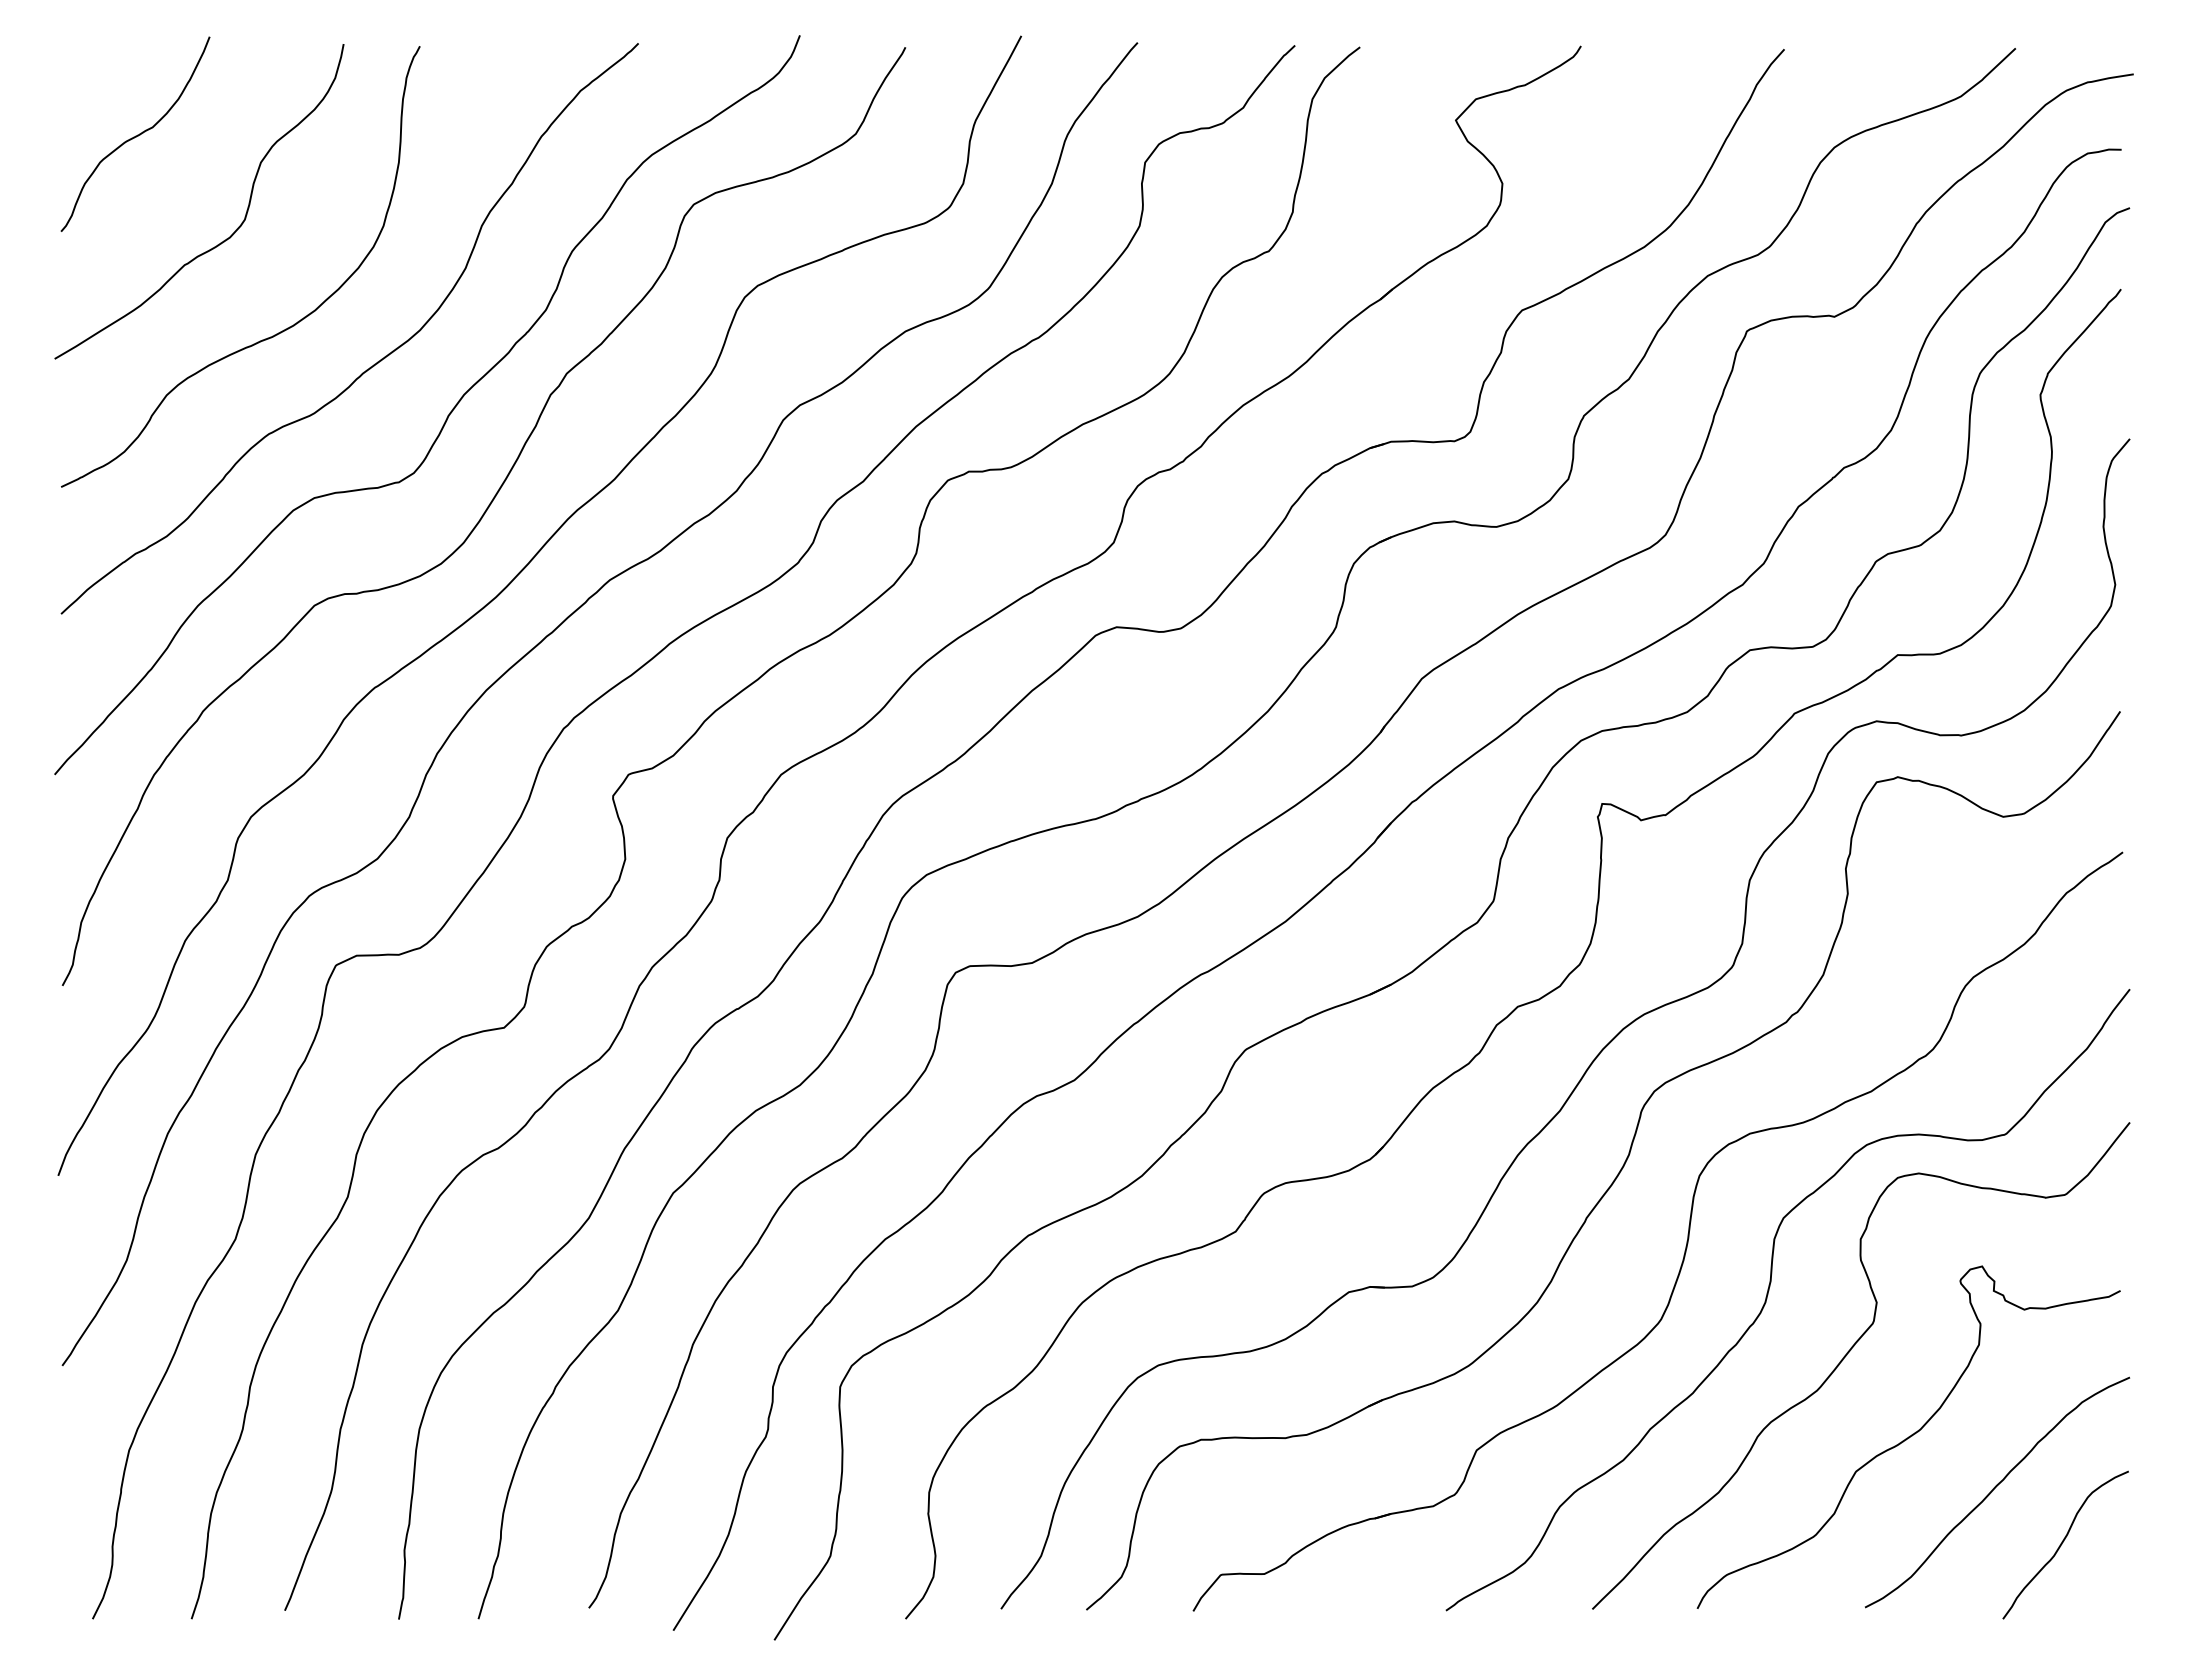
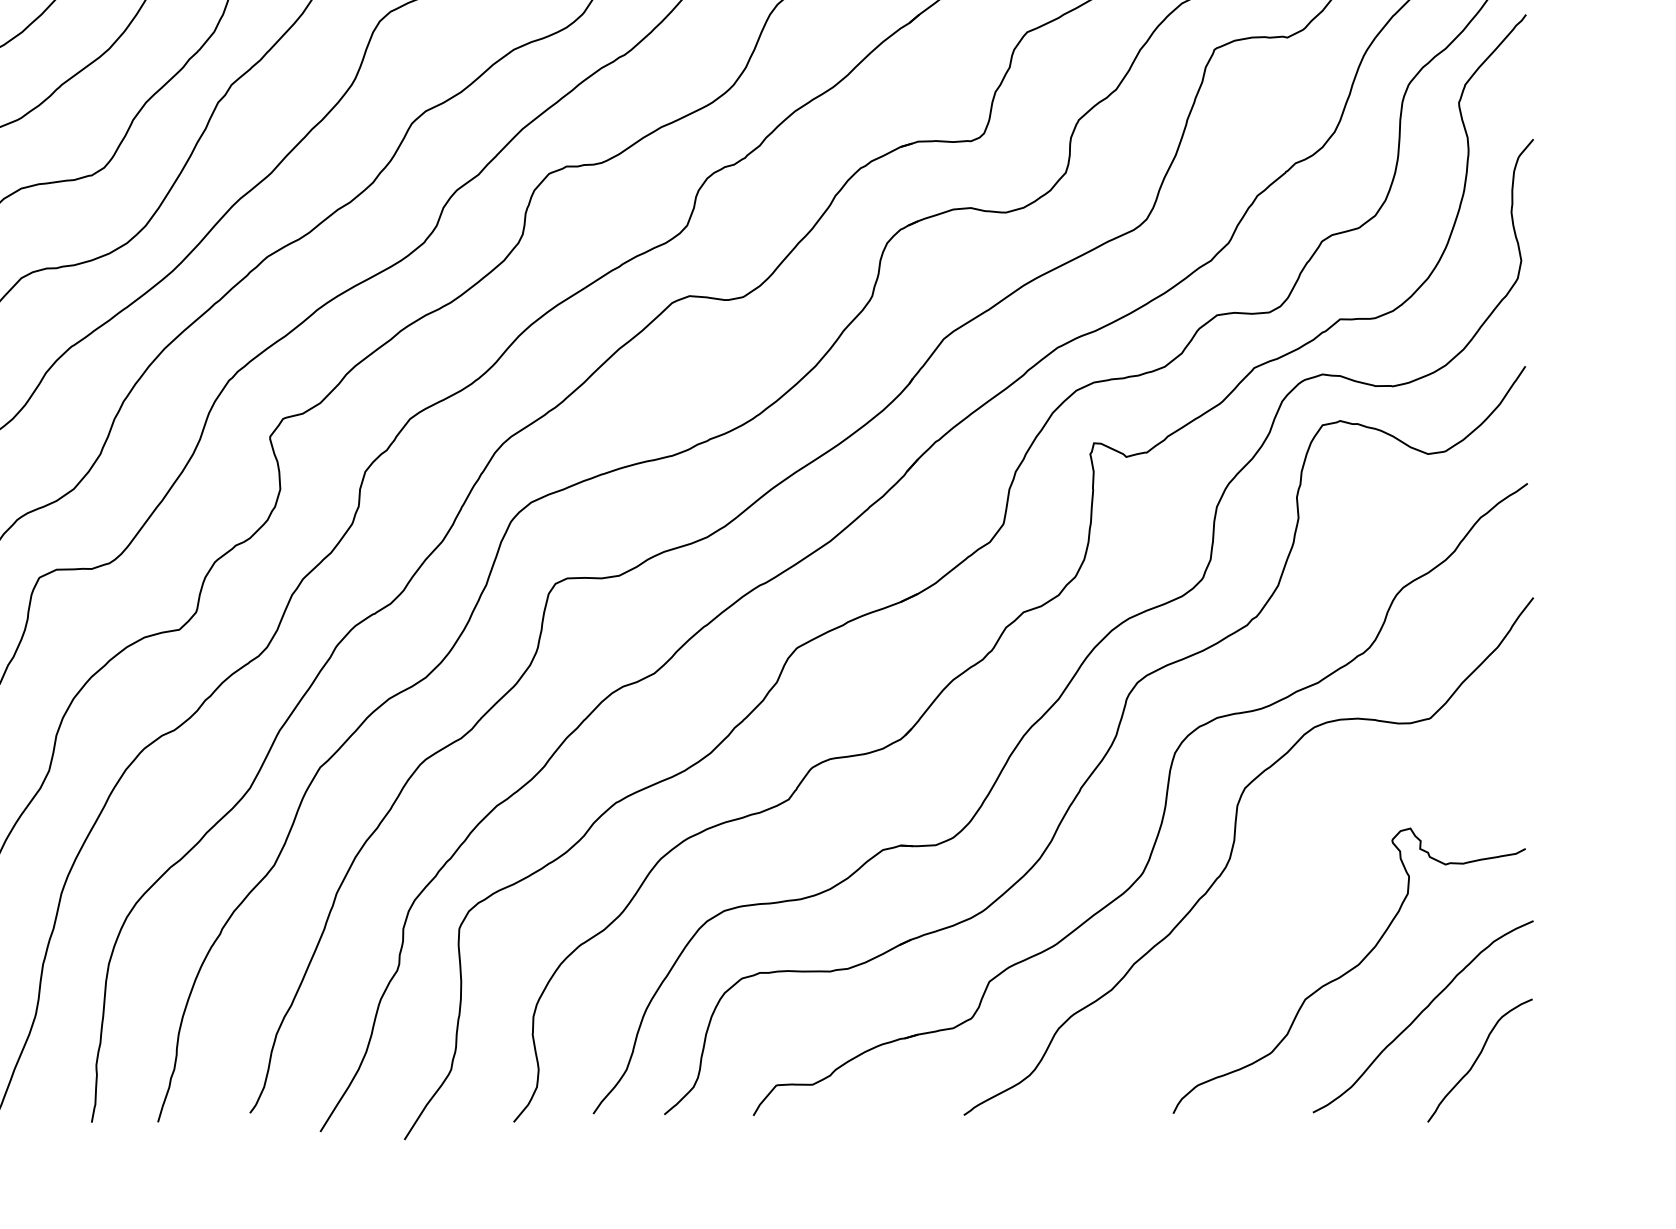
curve: (1846, 1356) -> (1297, 903), removed

